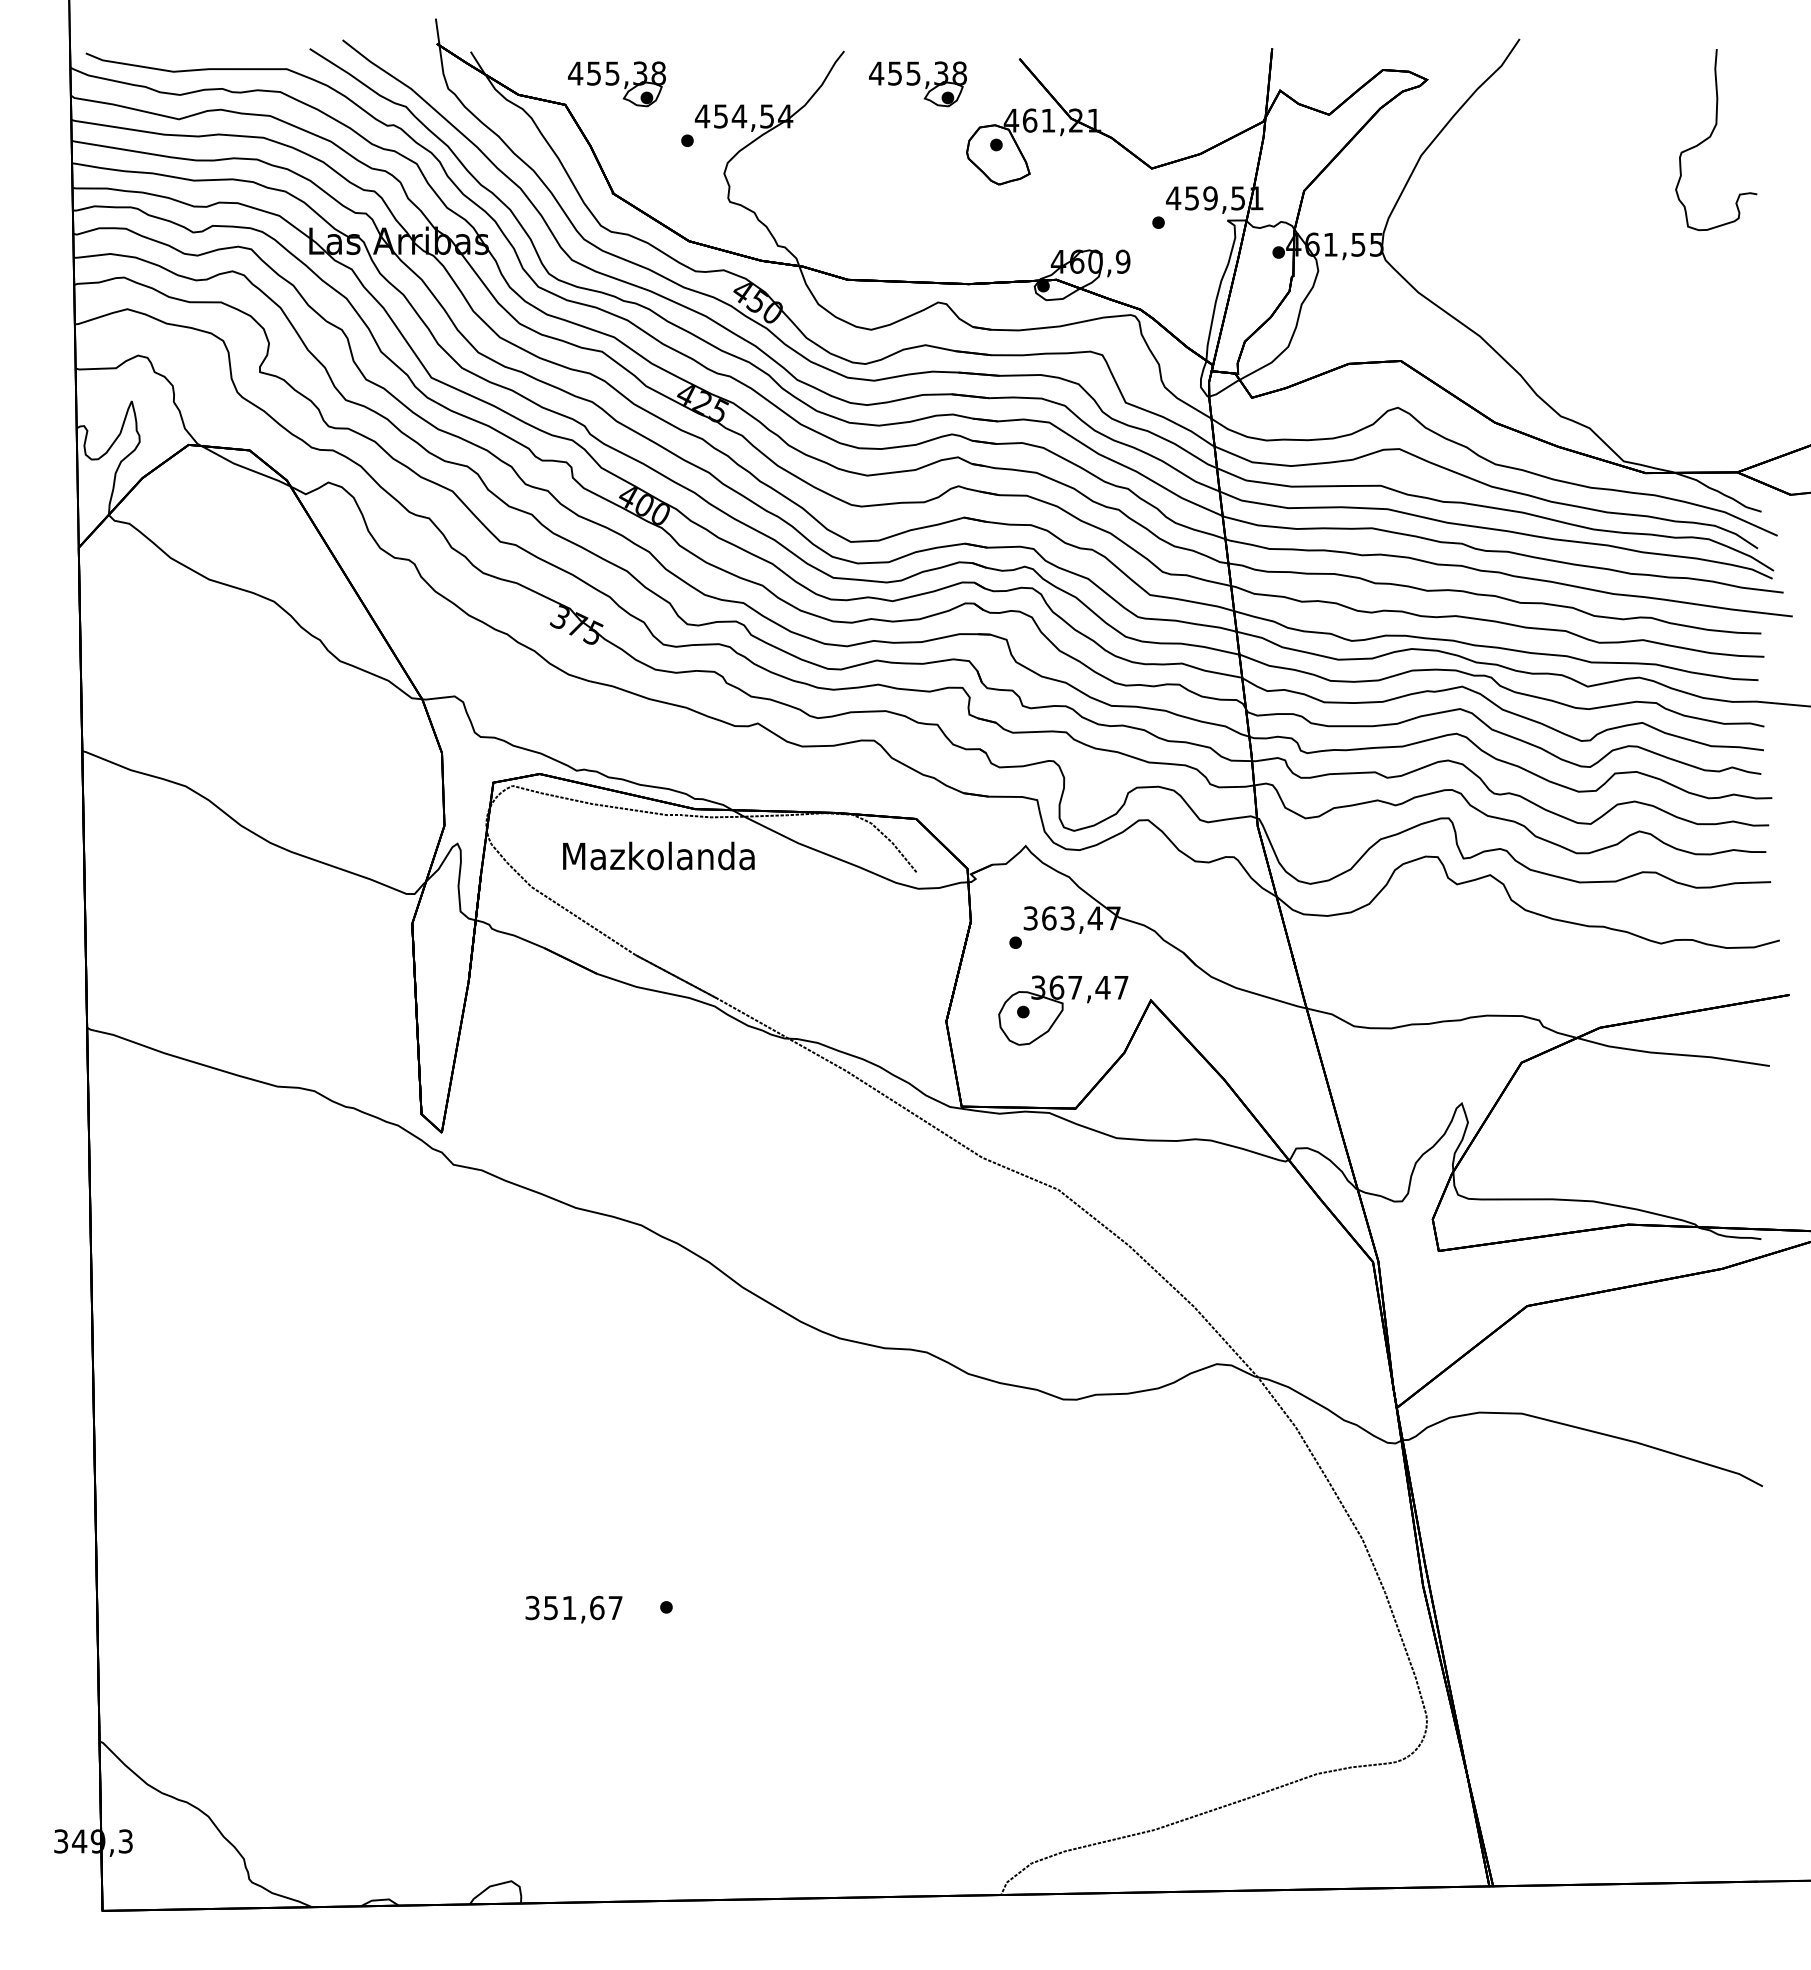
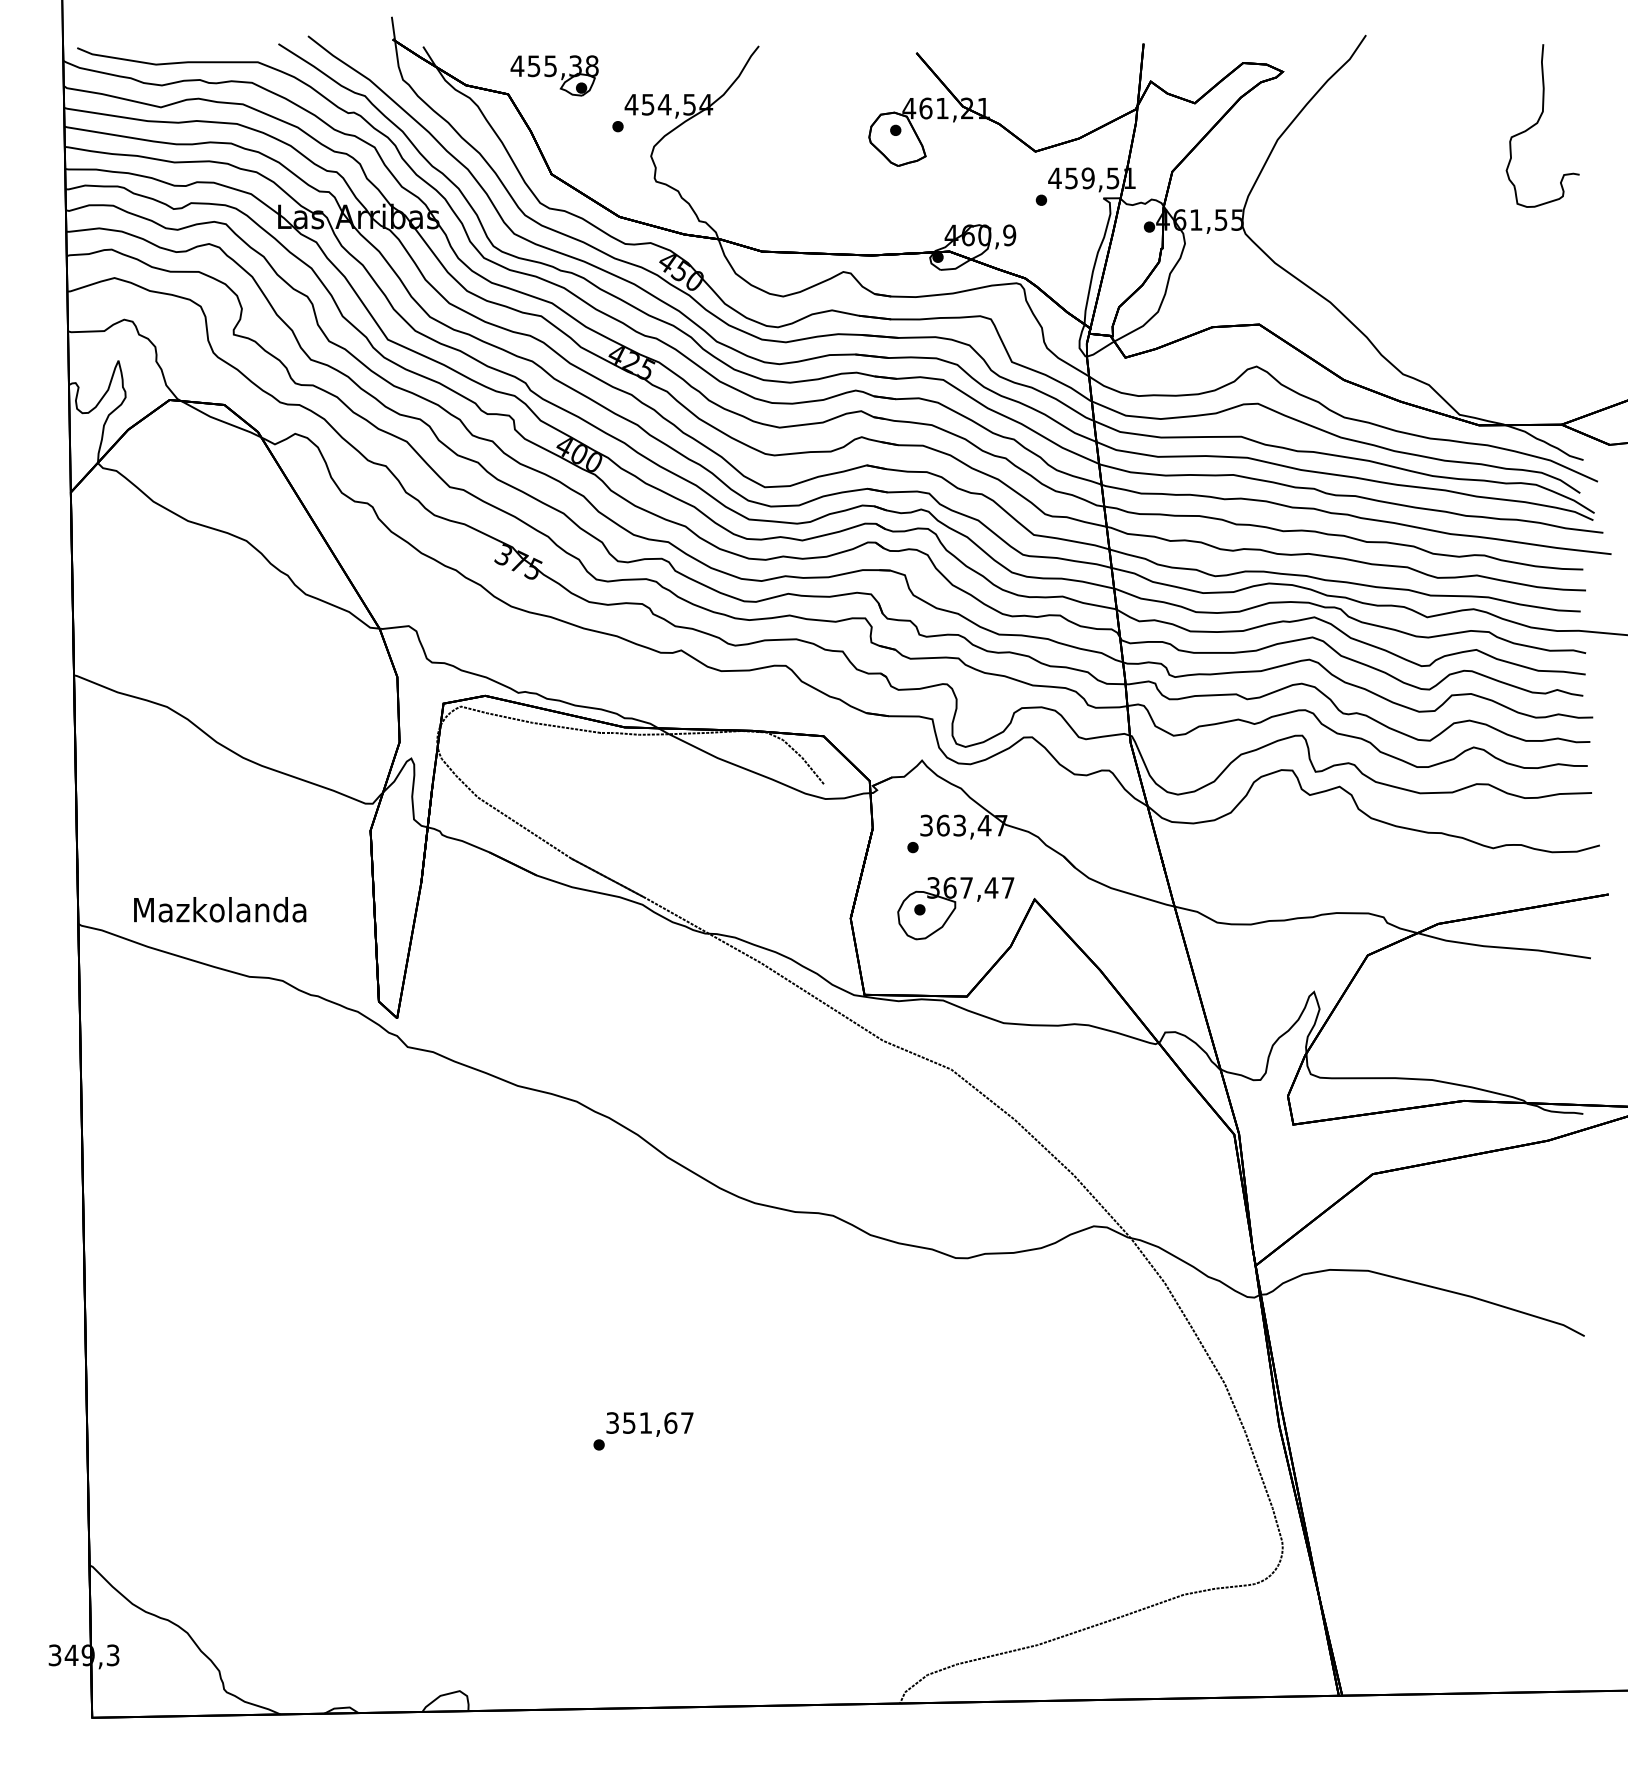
part: (917, 84) -> (824, 76), removed
text: (658, 855) -> (219, 909), moved
text: (573, 1609) -> (649, 1424), moved

